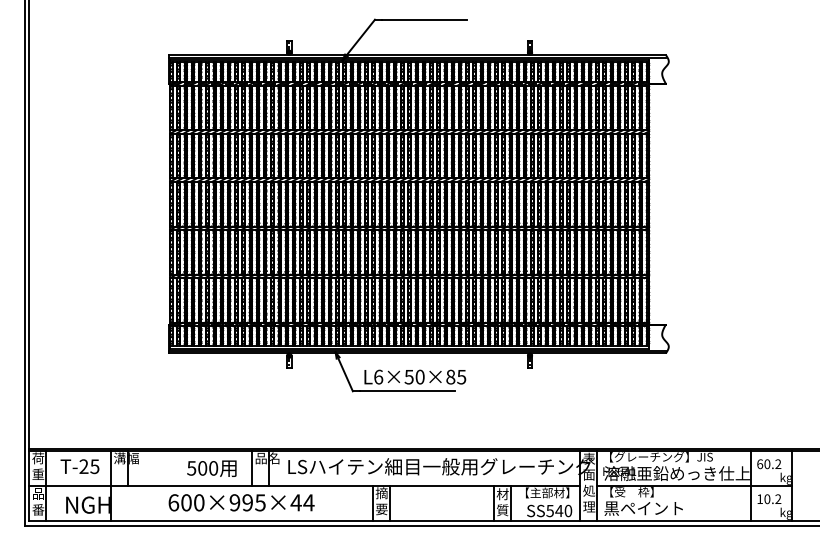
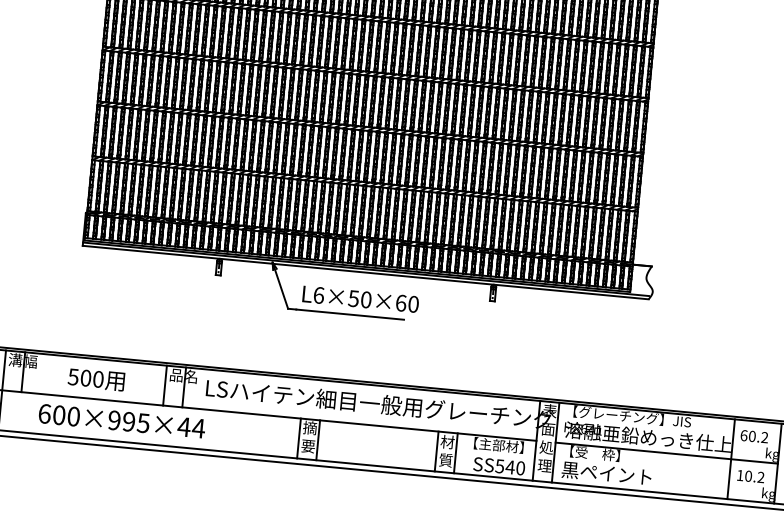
text: (456, 376) -> (407, 303), L6×50×85 -> L6×50×60
text: (211, 468) -> (96, 379), moved
text: (241, 502) -> (121, 420), moved

